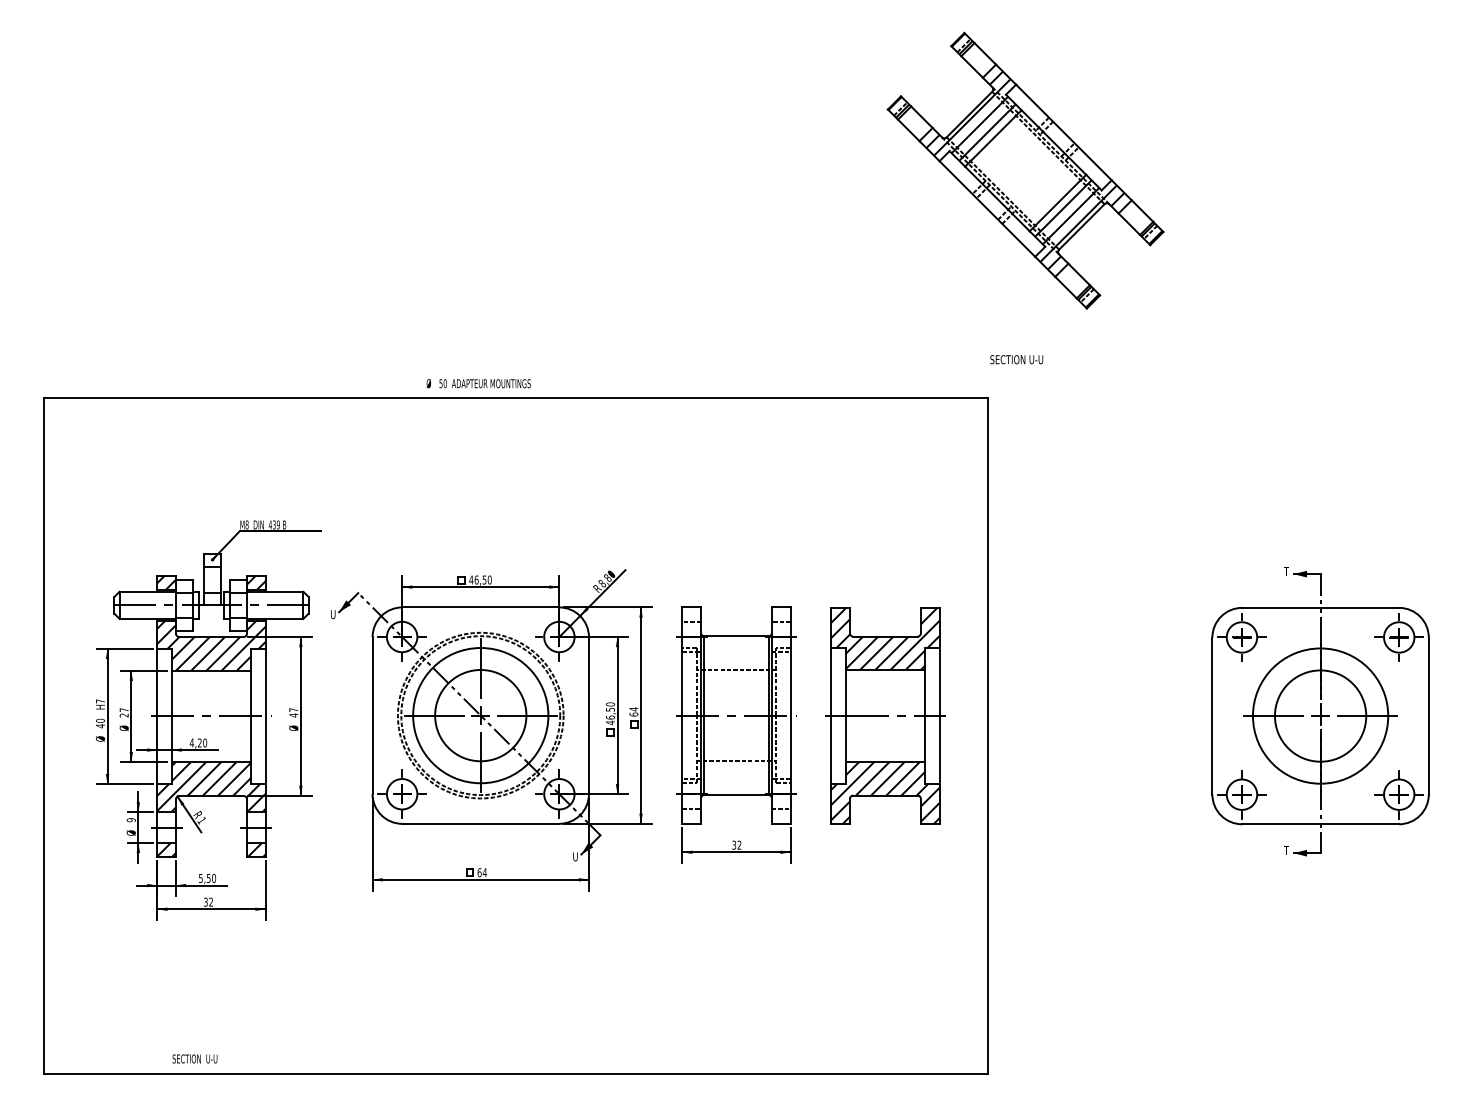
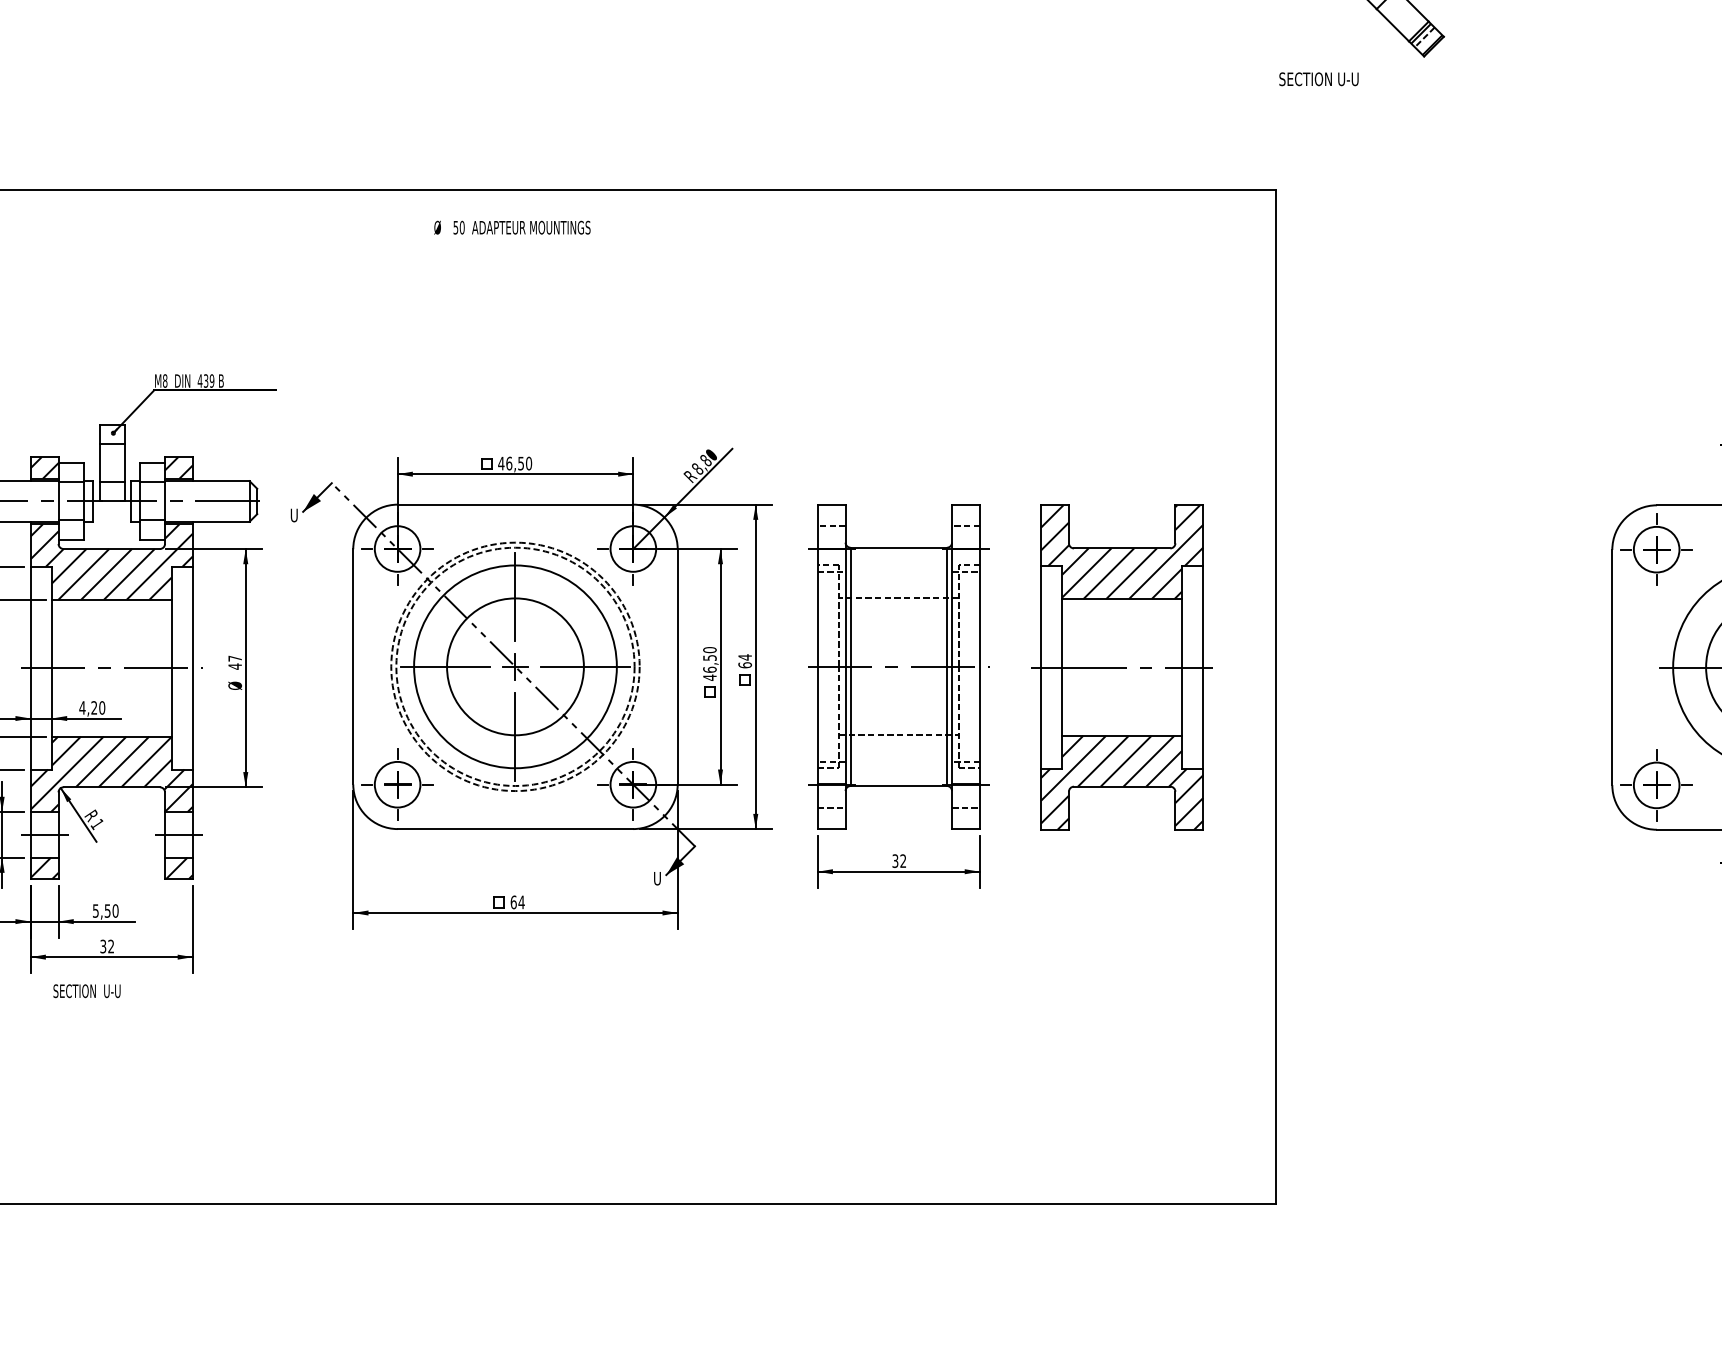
text: (1016, 359) -> (1318, 78), moved
text: (478, 383) -> (512, 227), moved
text: (194, 1058) -> (86, 990), moved

